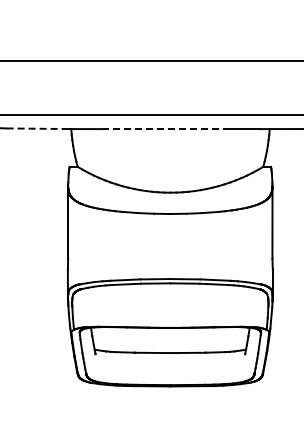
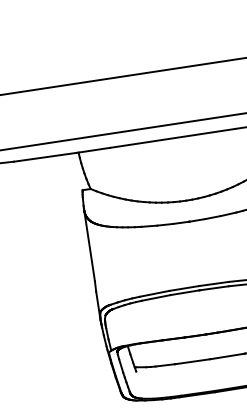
line: (36, 128) -> (44, 157), dashed -> solid
line: (165, 129) -> (171, 138), dashed -> solid

